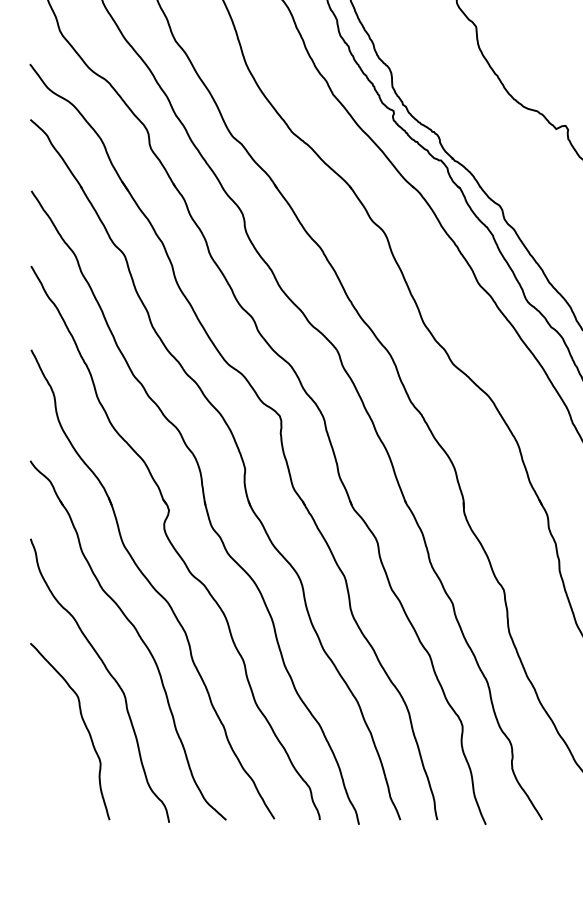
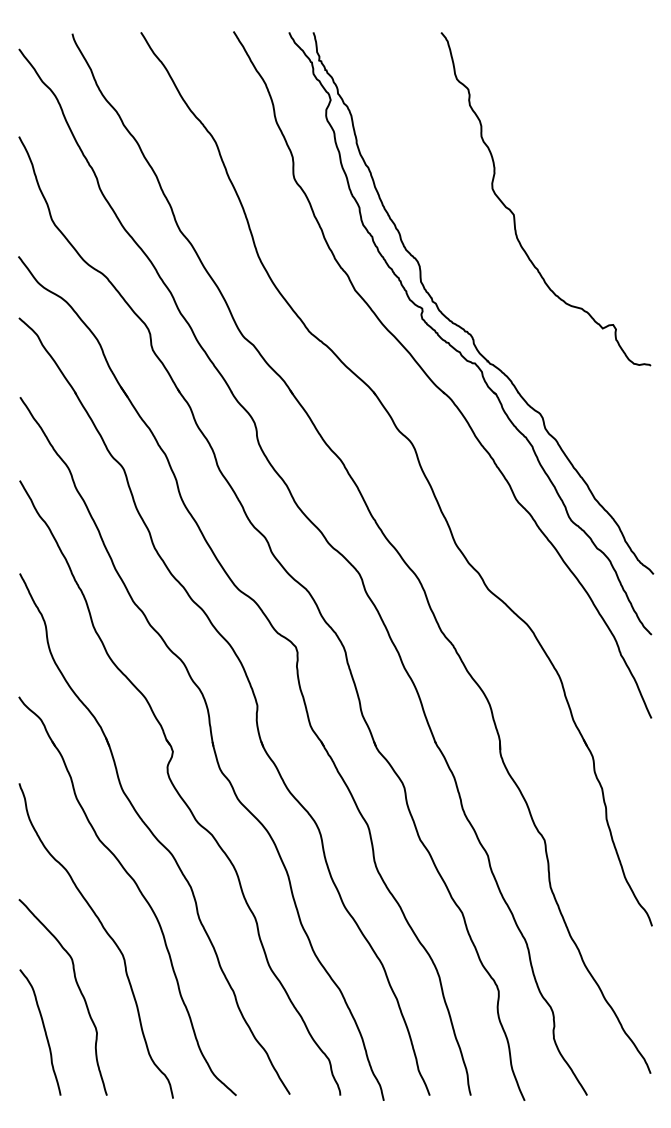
curve: (53, 763) -> (44, 1032), added

